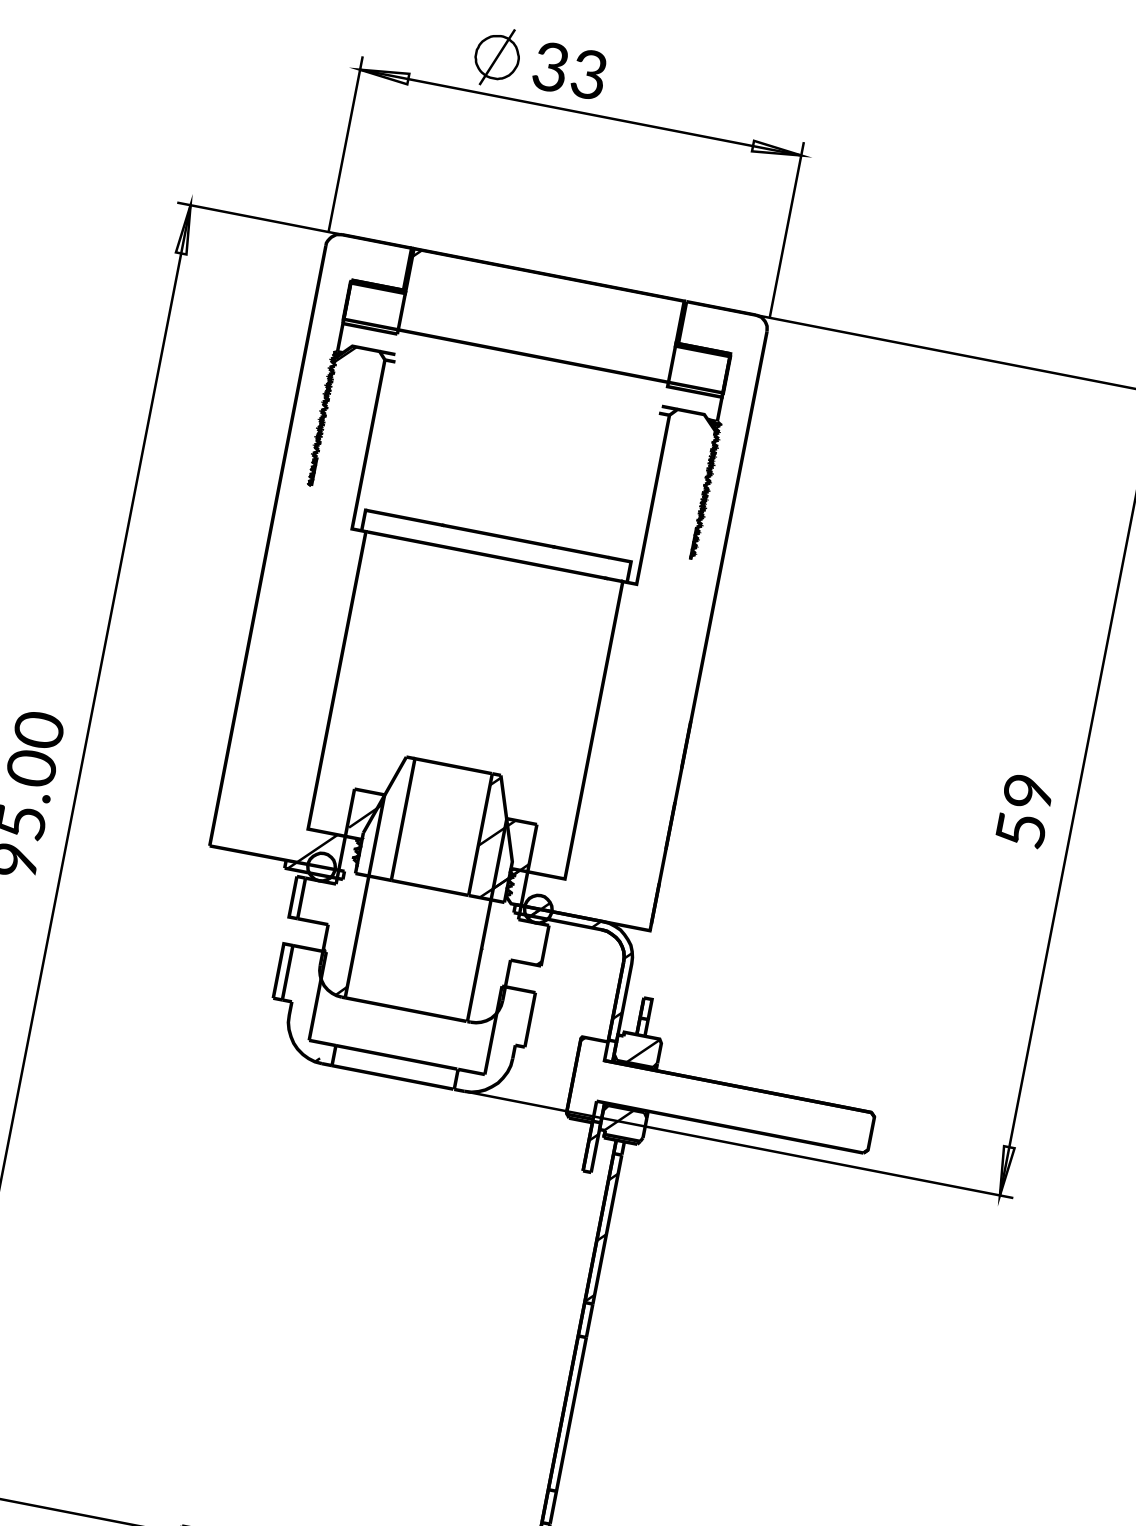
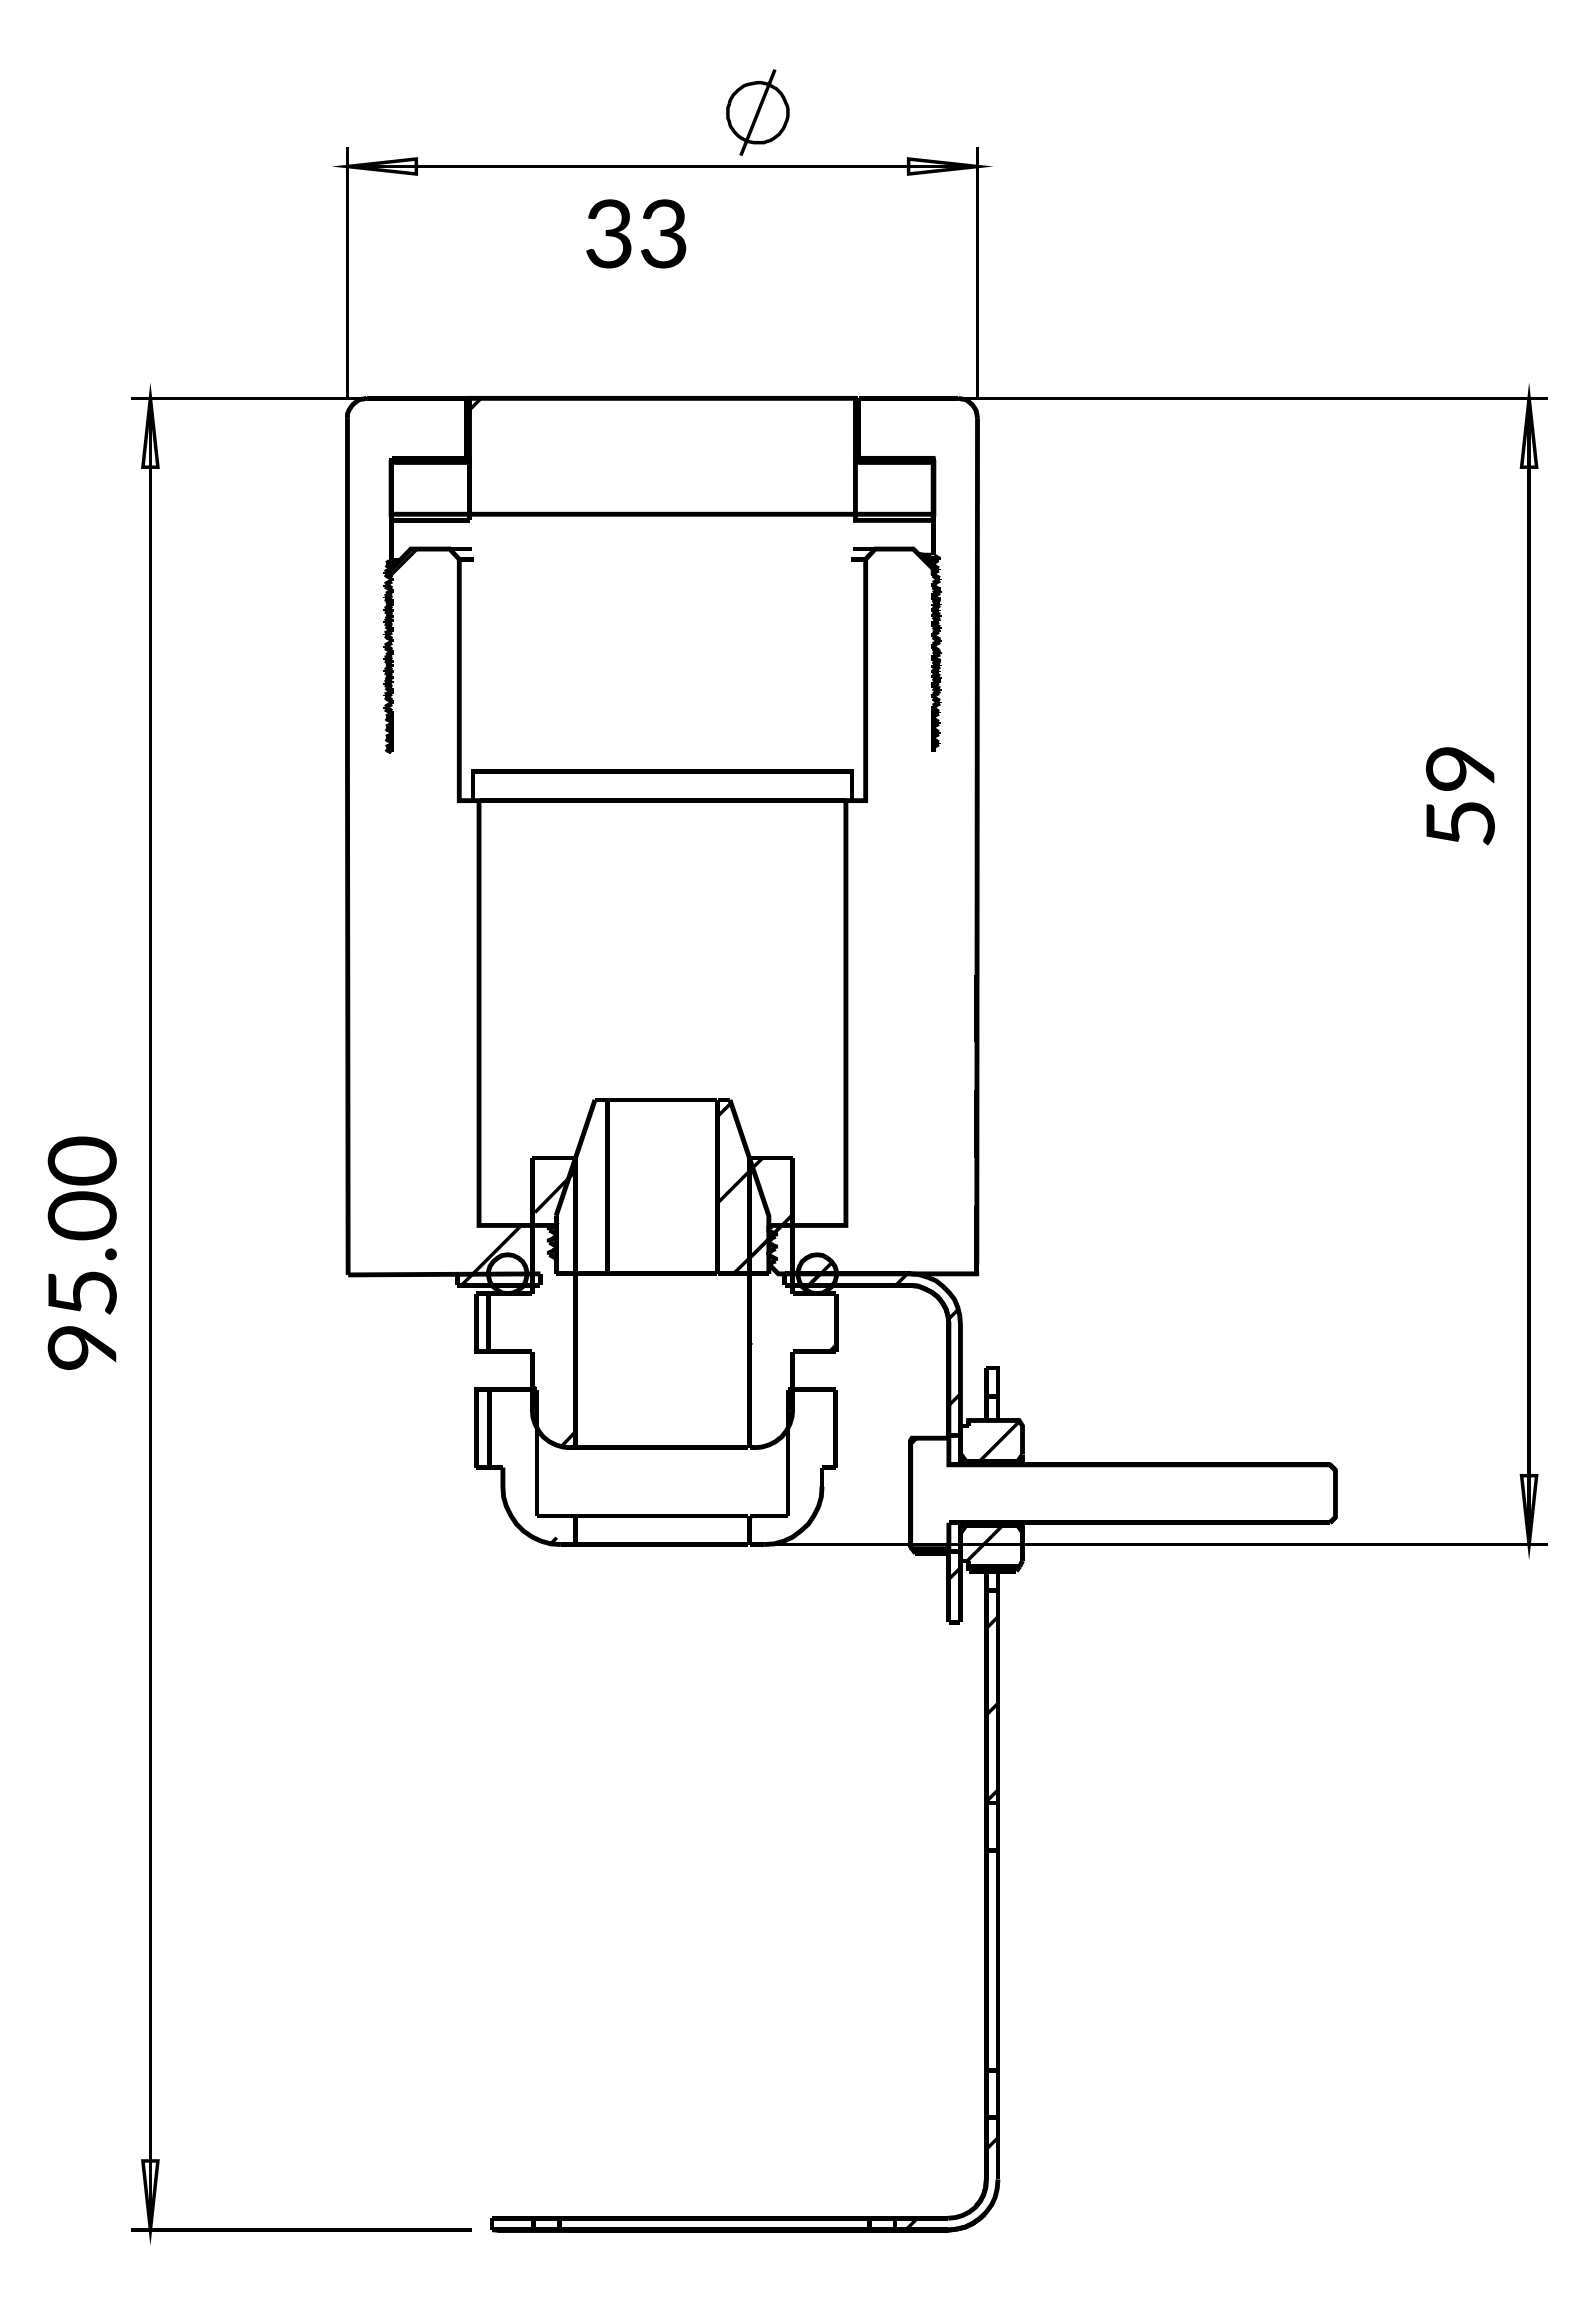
part: (497, 57) -> (757, 112), moved
text: (569, 70) -> (636, 233), moved
text: (1024, 811) -> (1460, 796), moved

